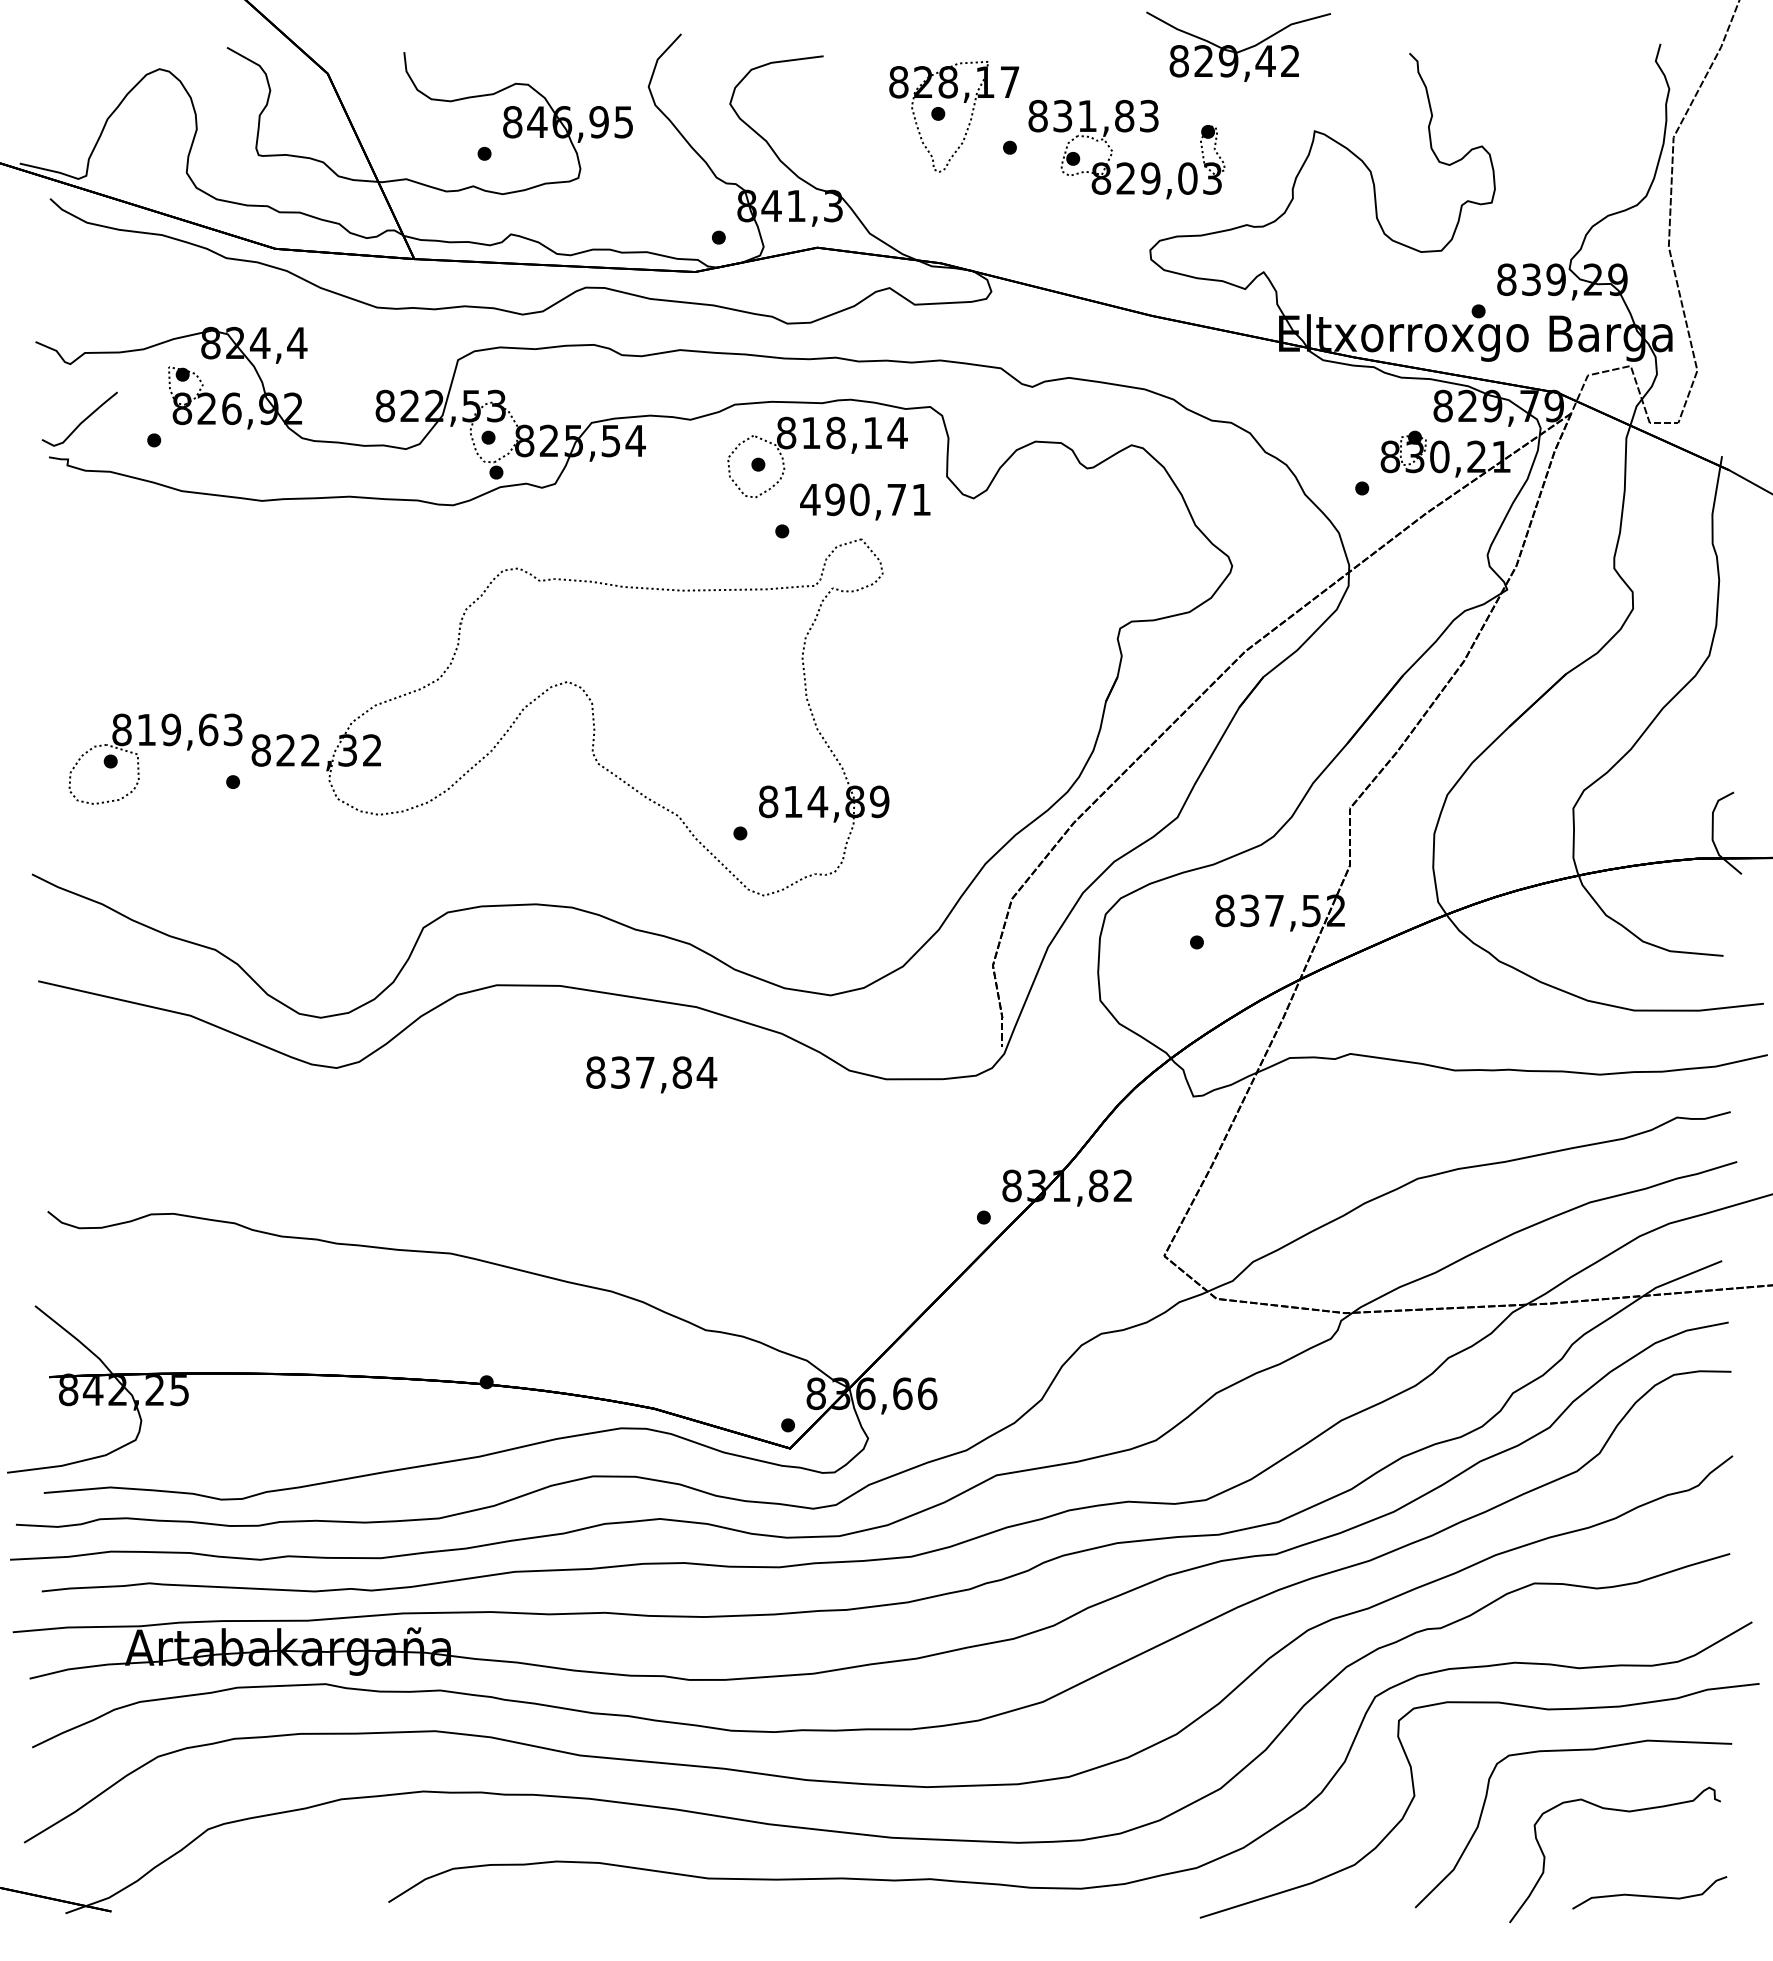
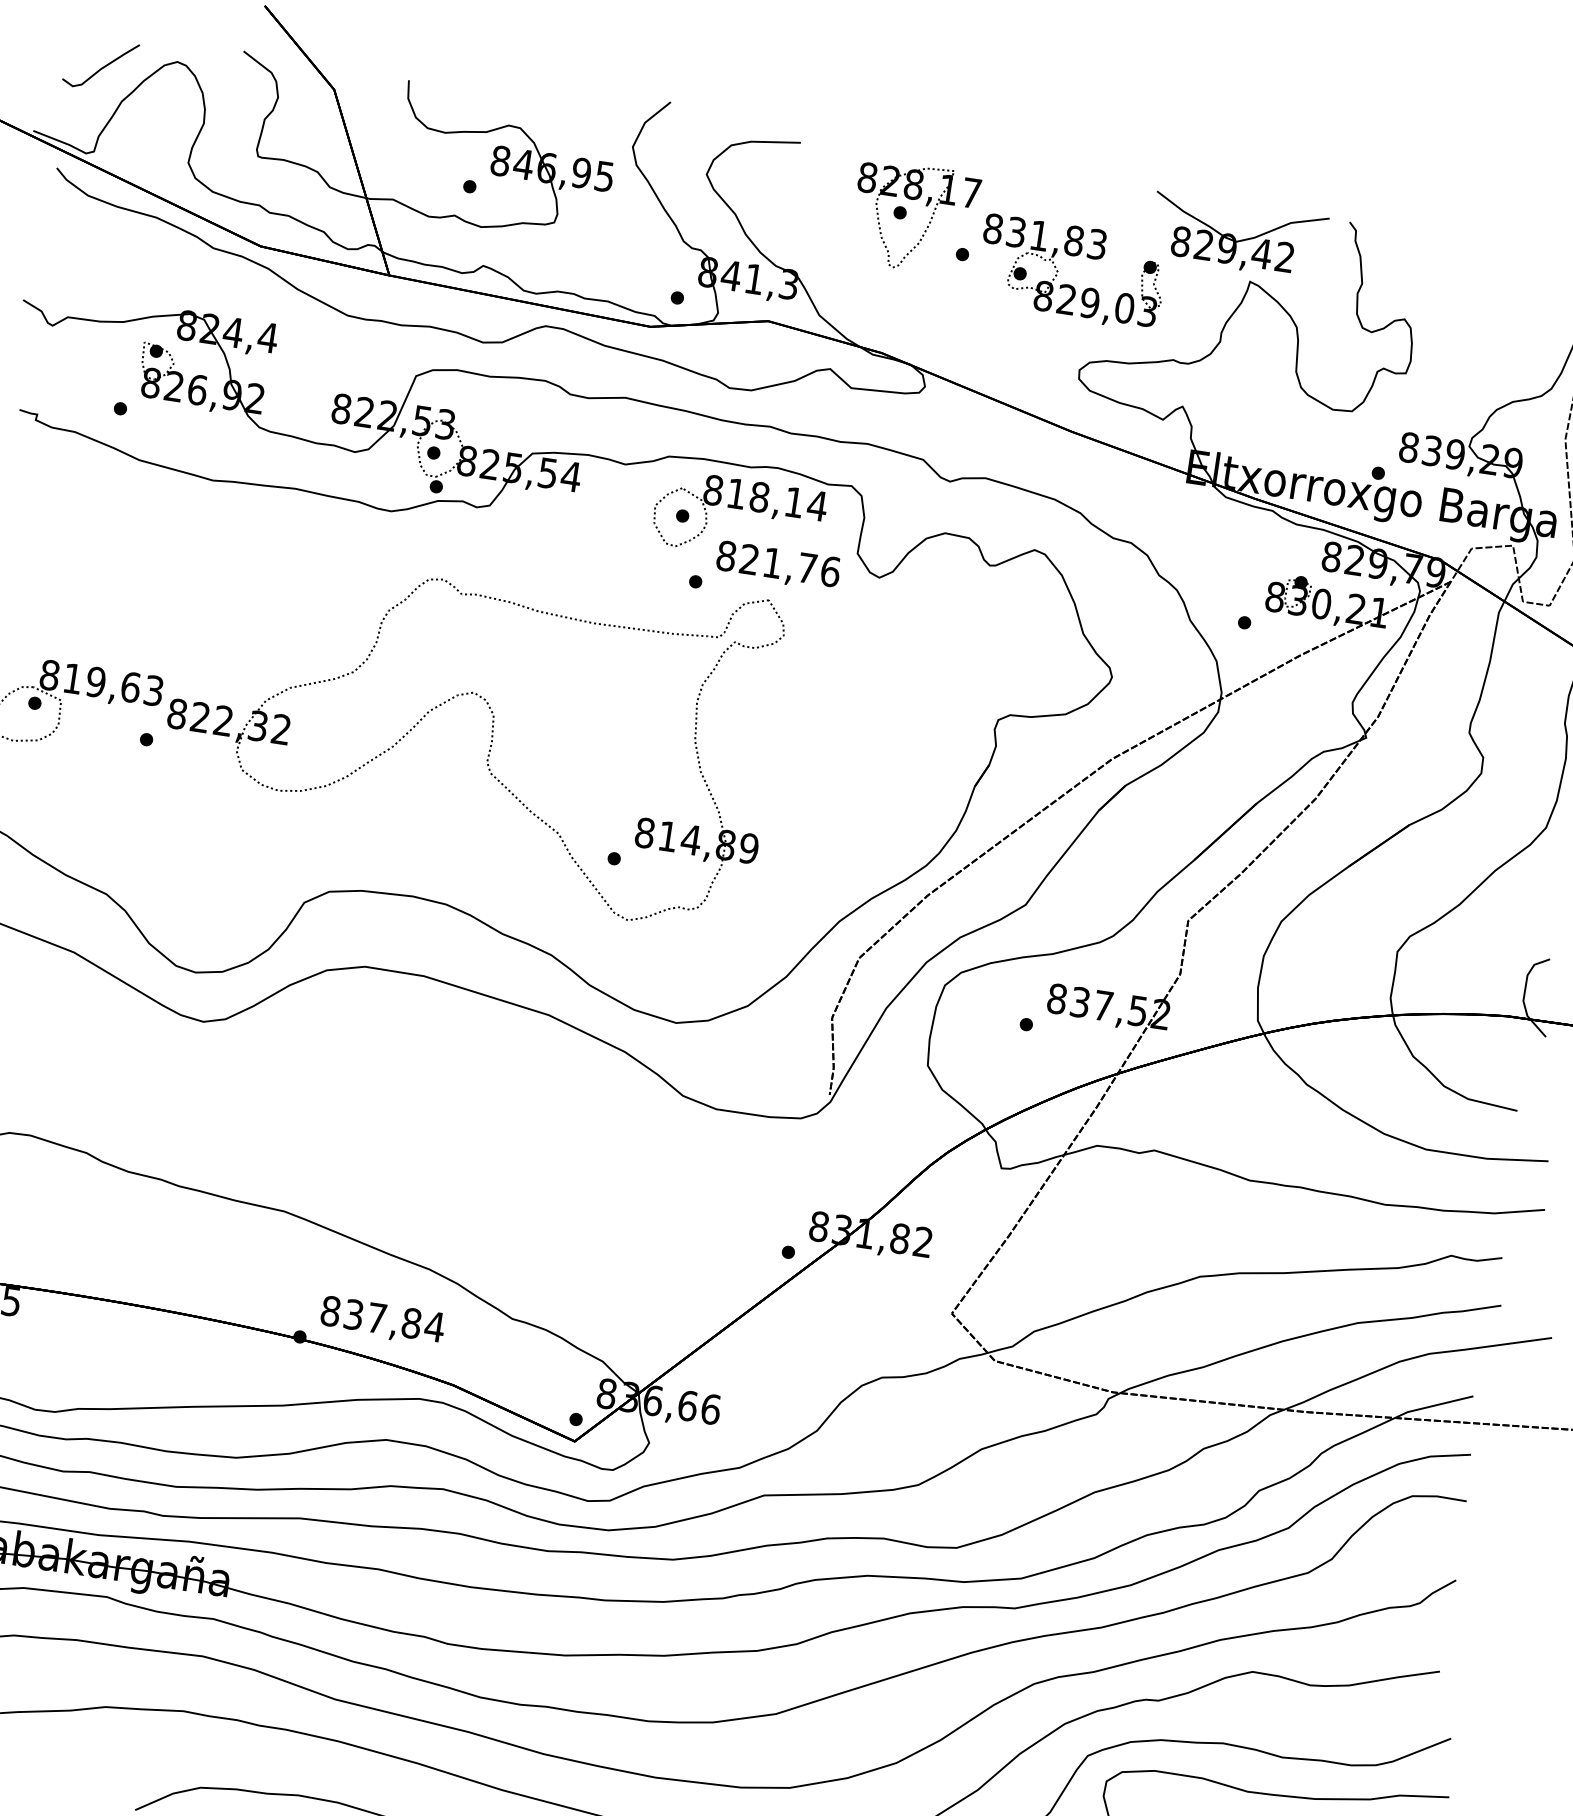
part: (1238, 46) -> (1238, 236), moved
curve: (82, 420) -> (103, 66), moved
text: (865, 499) -> (778, 563), 490,71 -> 821,76
text: (651, 1074) -> (382, 1320), moved

